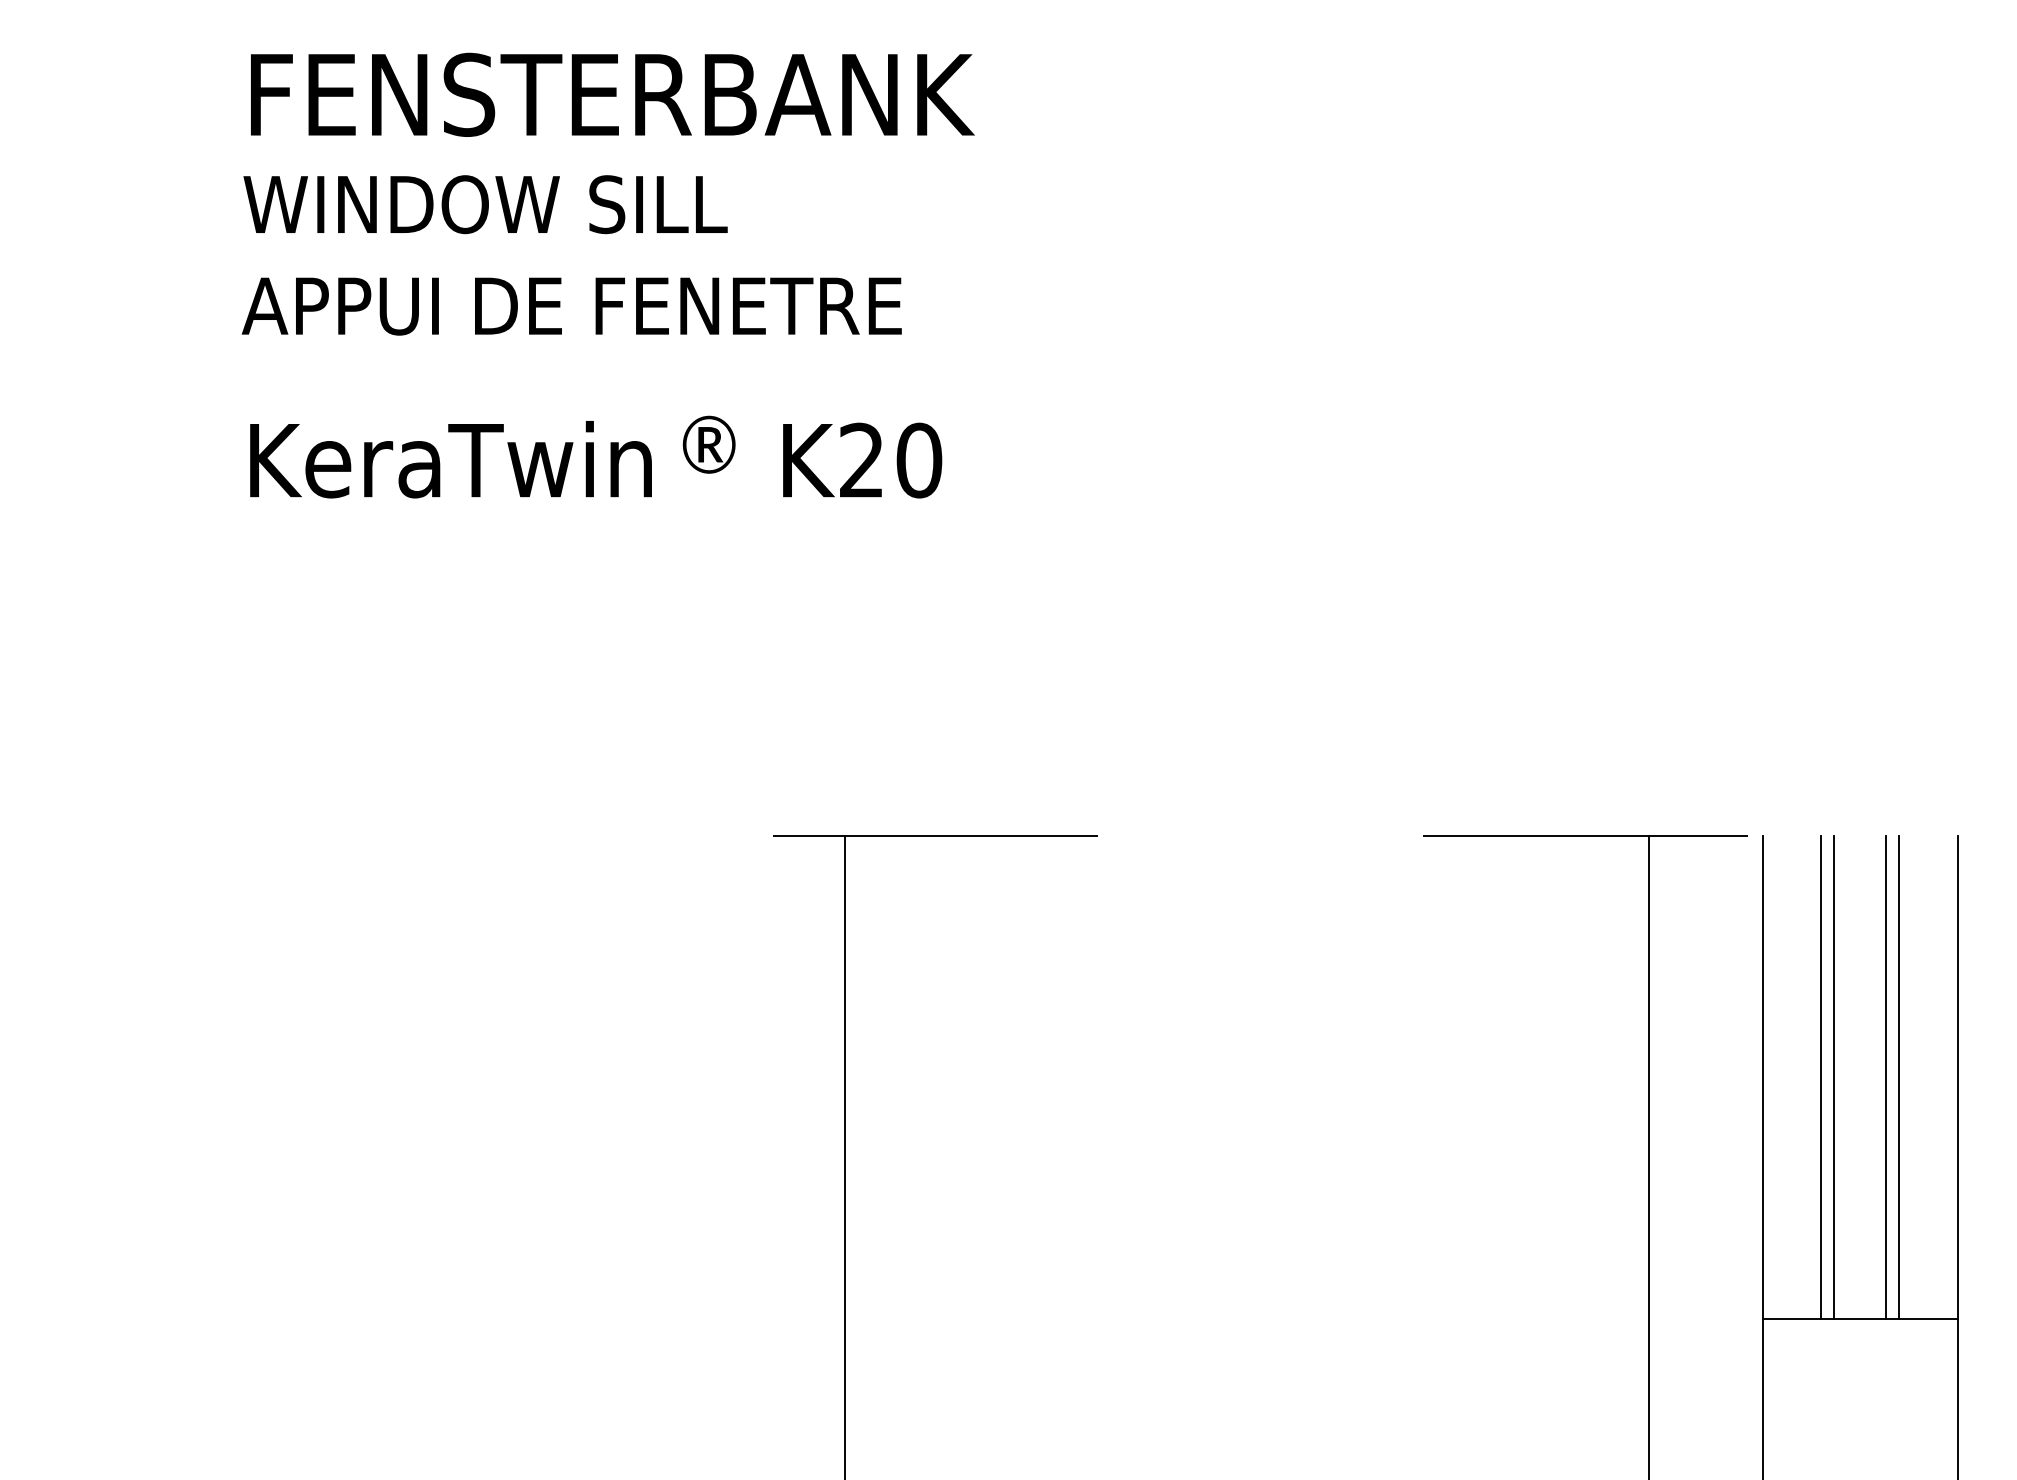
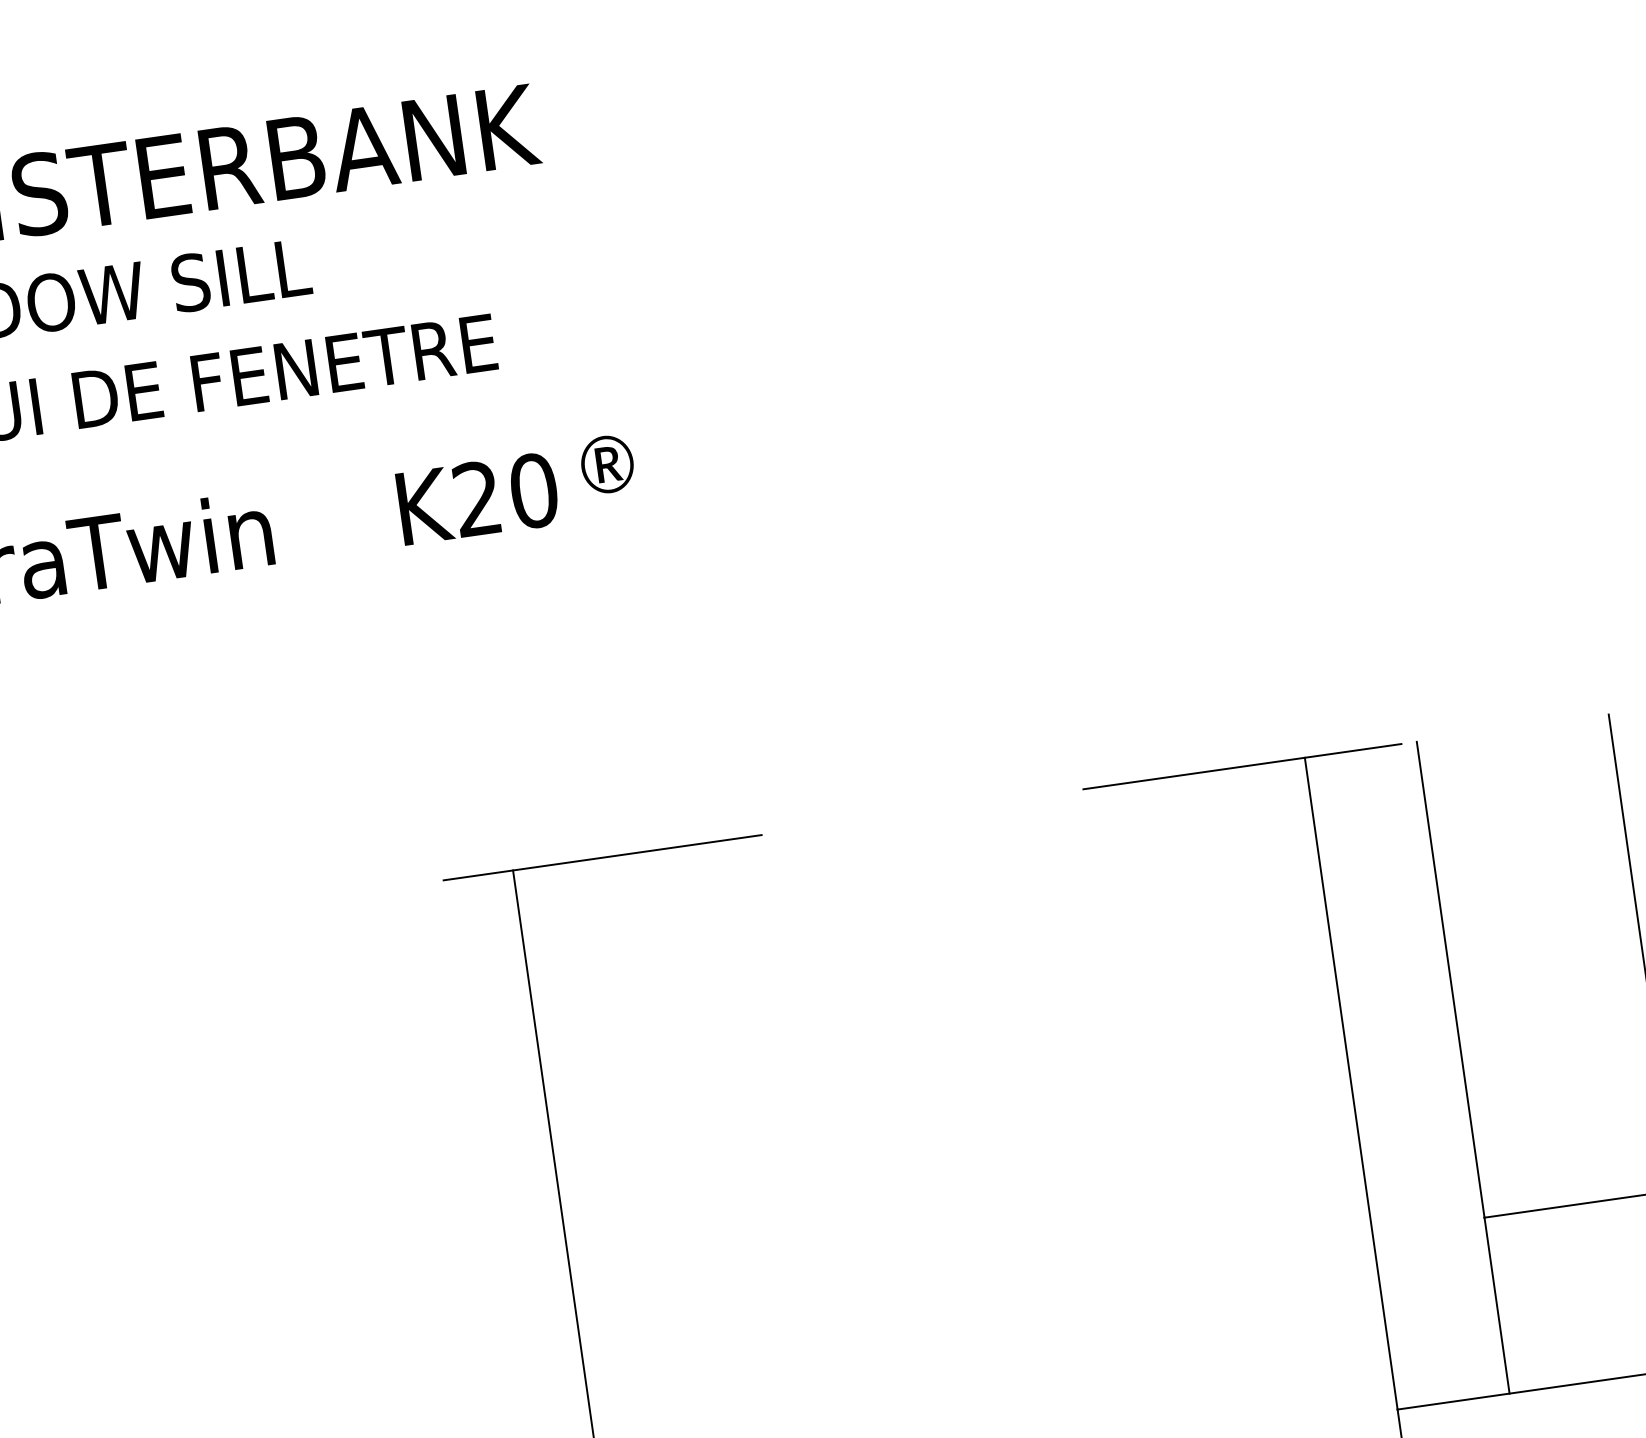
text: (708, 444) -> (606, 464), moved
line: (1821, 1077) -> (1508, 971), removed
line: (1834, 1077) -> (1521, 969), removed
line: (1886, 1077) -> (1572, 962), removed
line: (1899, 1077) -> (1585, 960), removed

